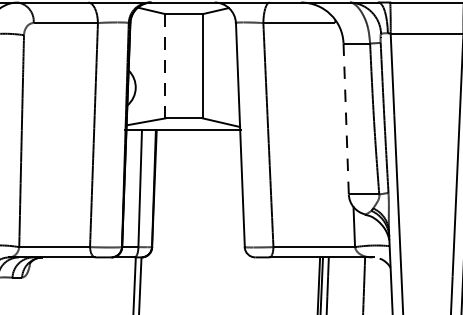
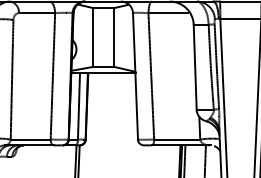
line: (165, 67) -> (93, 38), dashed -> solid
line: (346, 119) -> (195, 67), dashed -> solid

